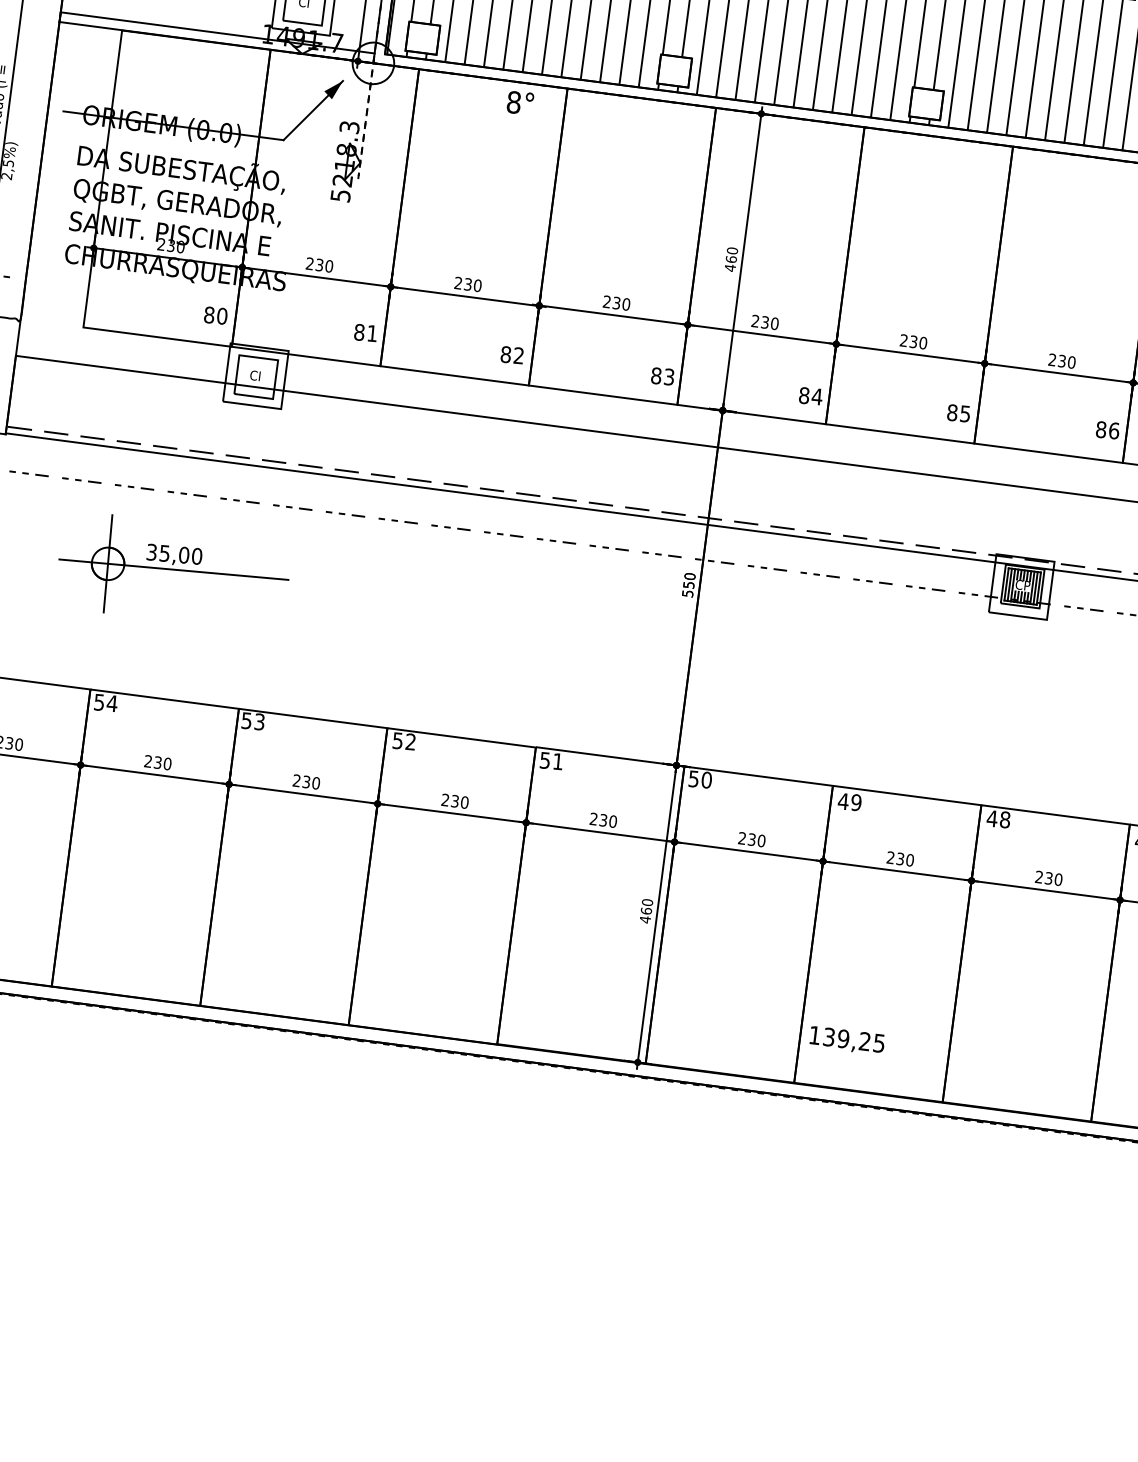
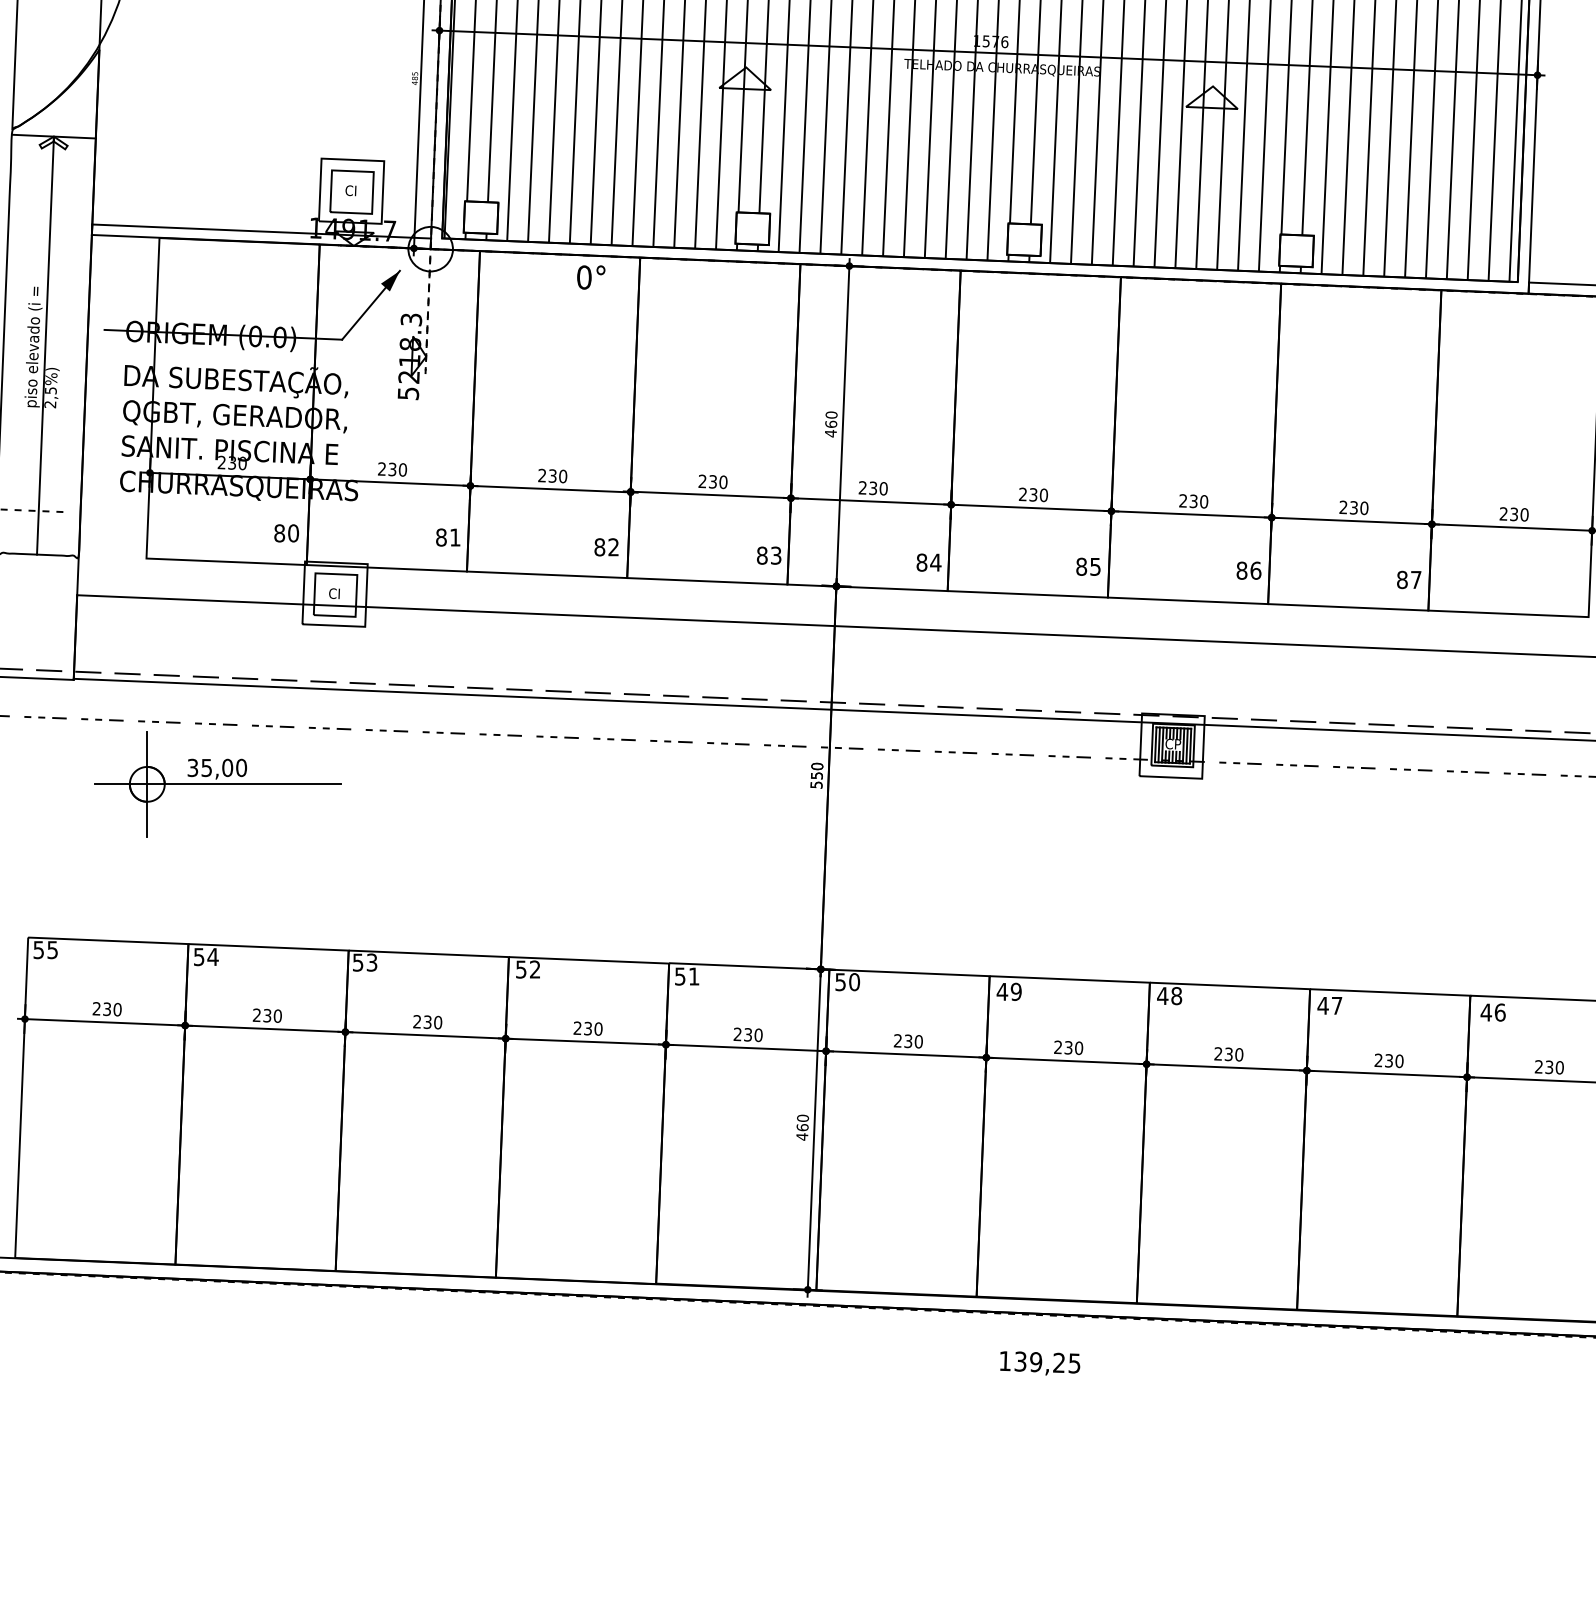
text: (514, 102) -> (584, 277), 8° -> 0°
part: (173, 569) -> (217, 784), moved
text: (847, 1040) -> (1040, 1363), moved

